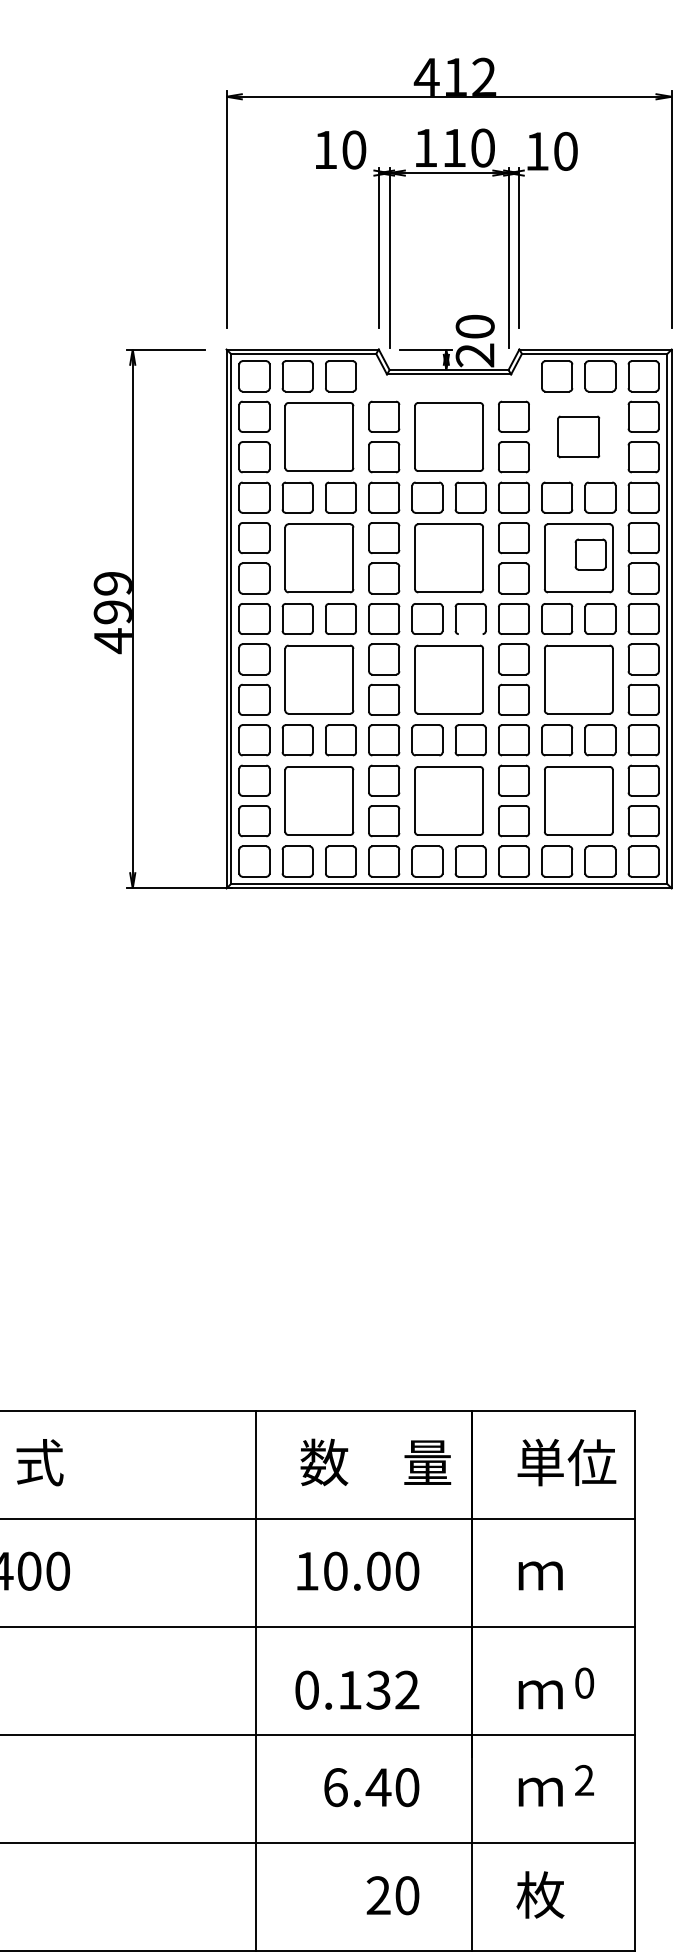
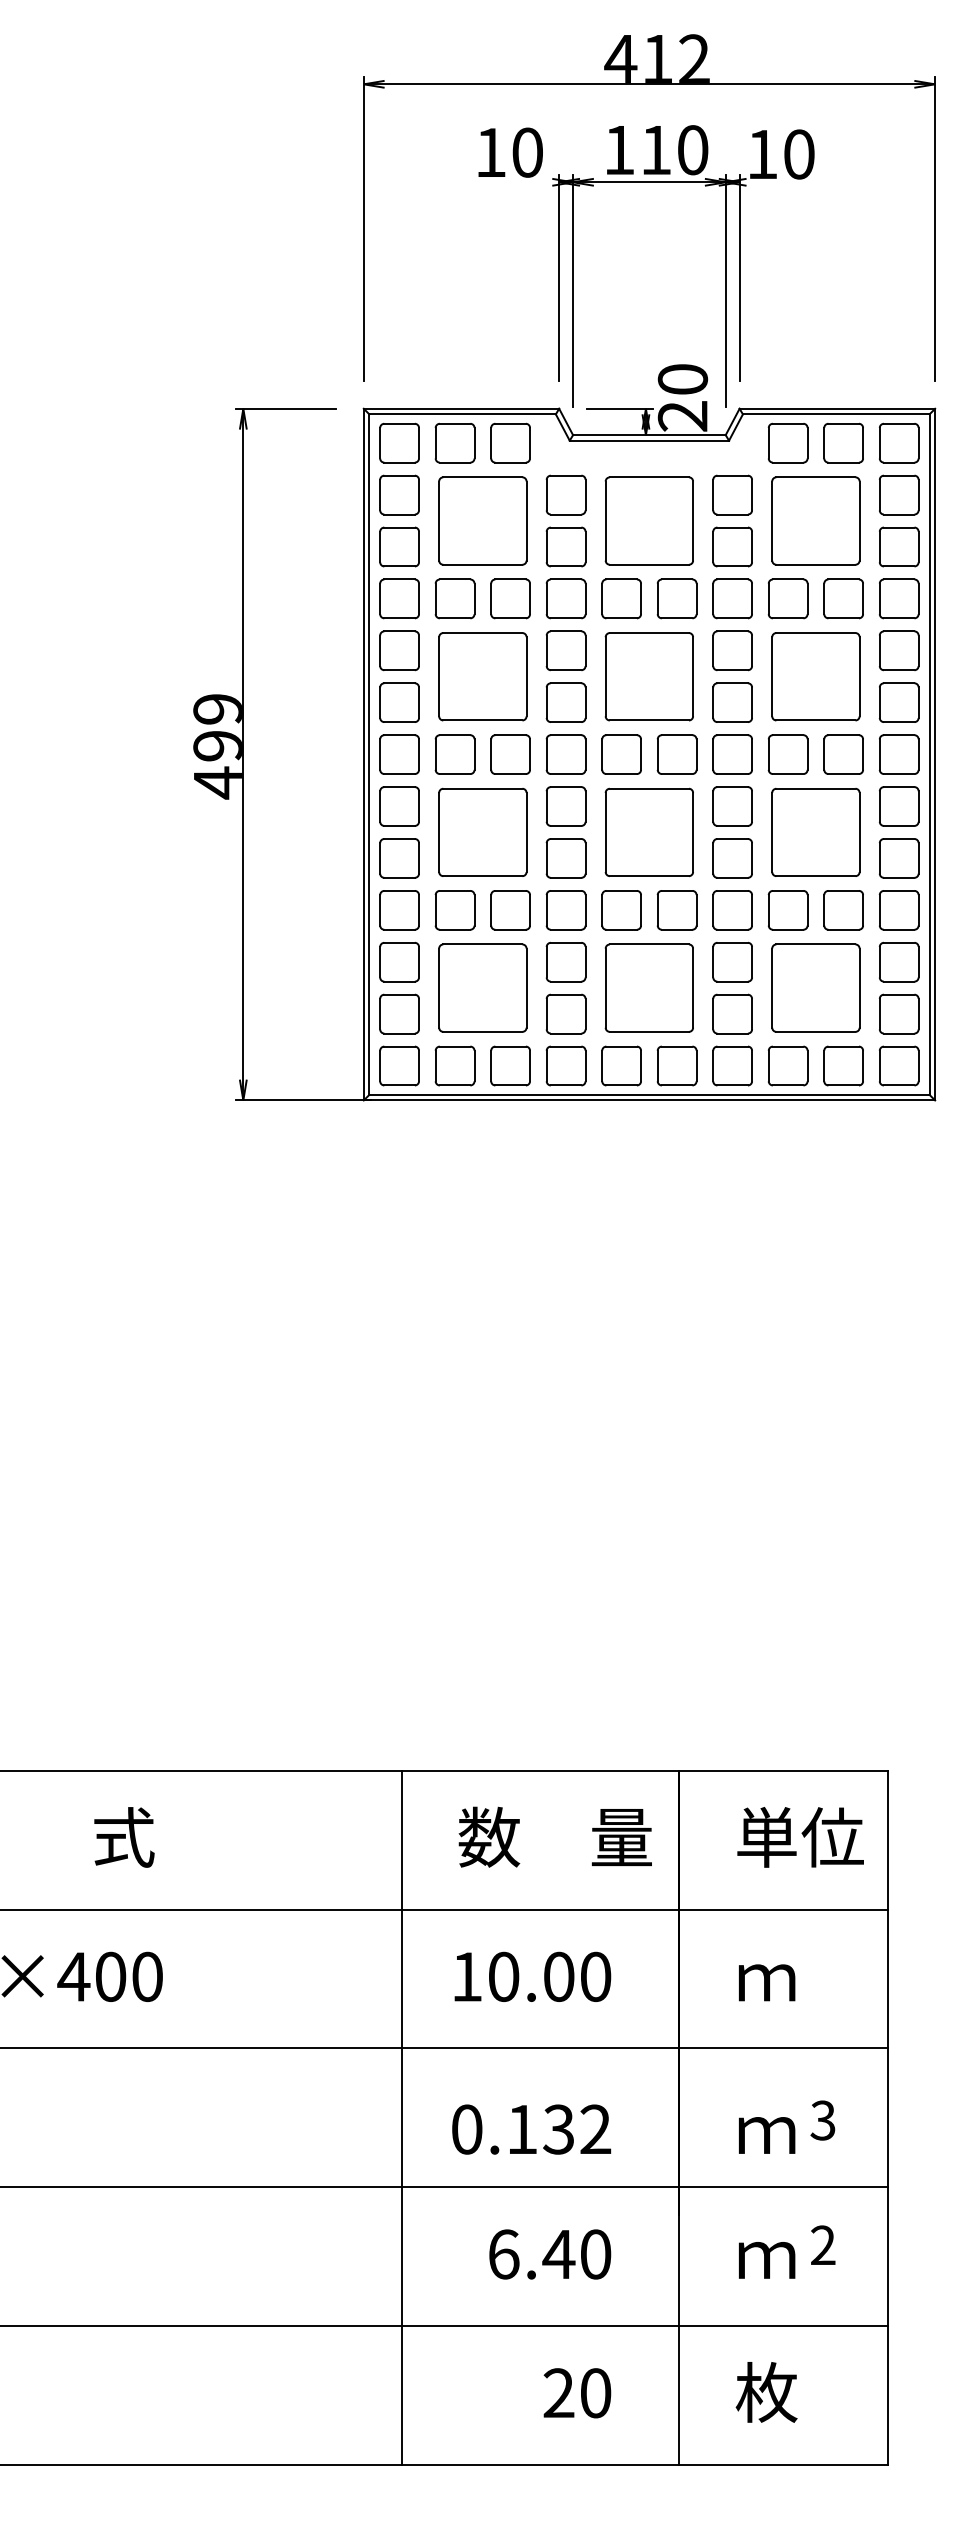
part: (578, 436) -> (815, 520), size x1.67
part: (590, 554) -> (831, 671), removed
line: (470, 634) -> (676, 774), added
text: (583, 1683) -> (822, 2120), 0 -> 3

